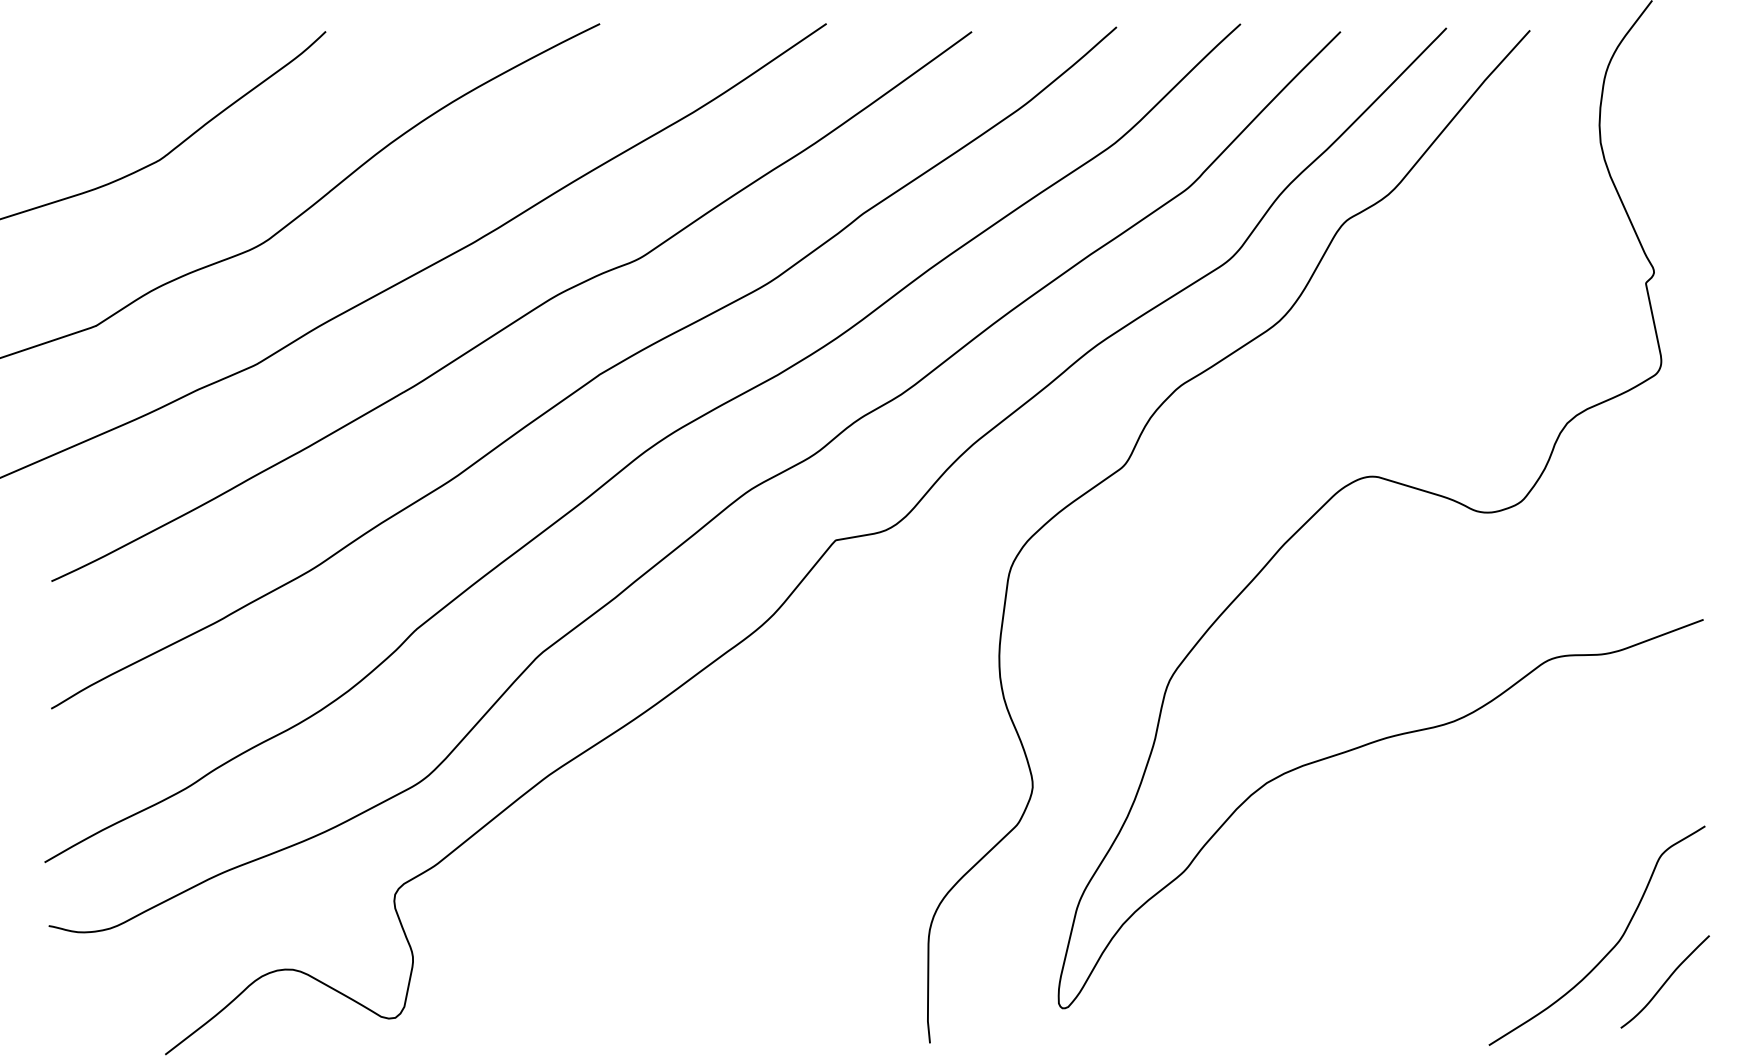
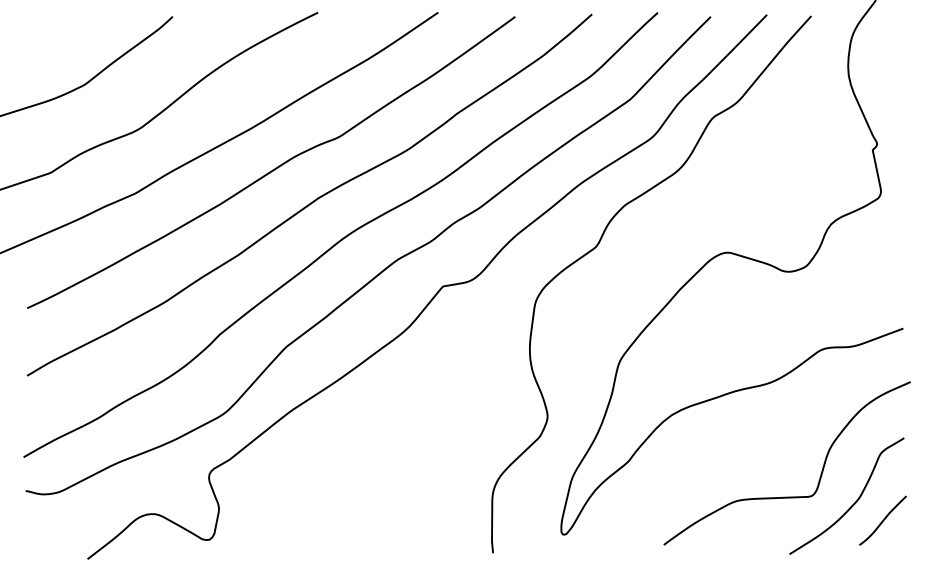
curve: (1483, 936) -> (786, 496), added

